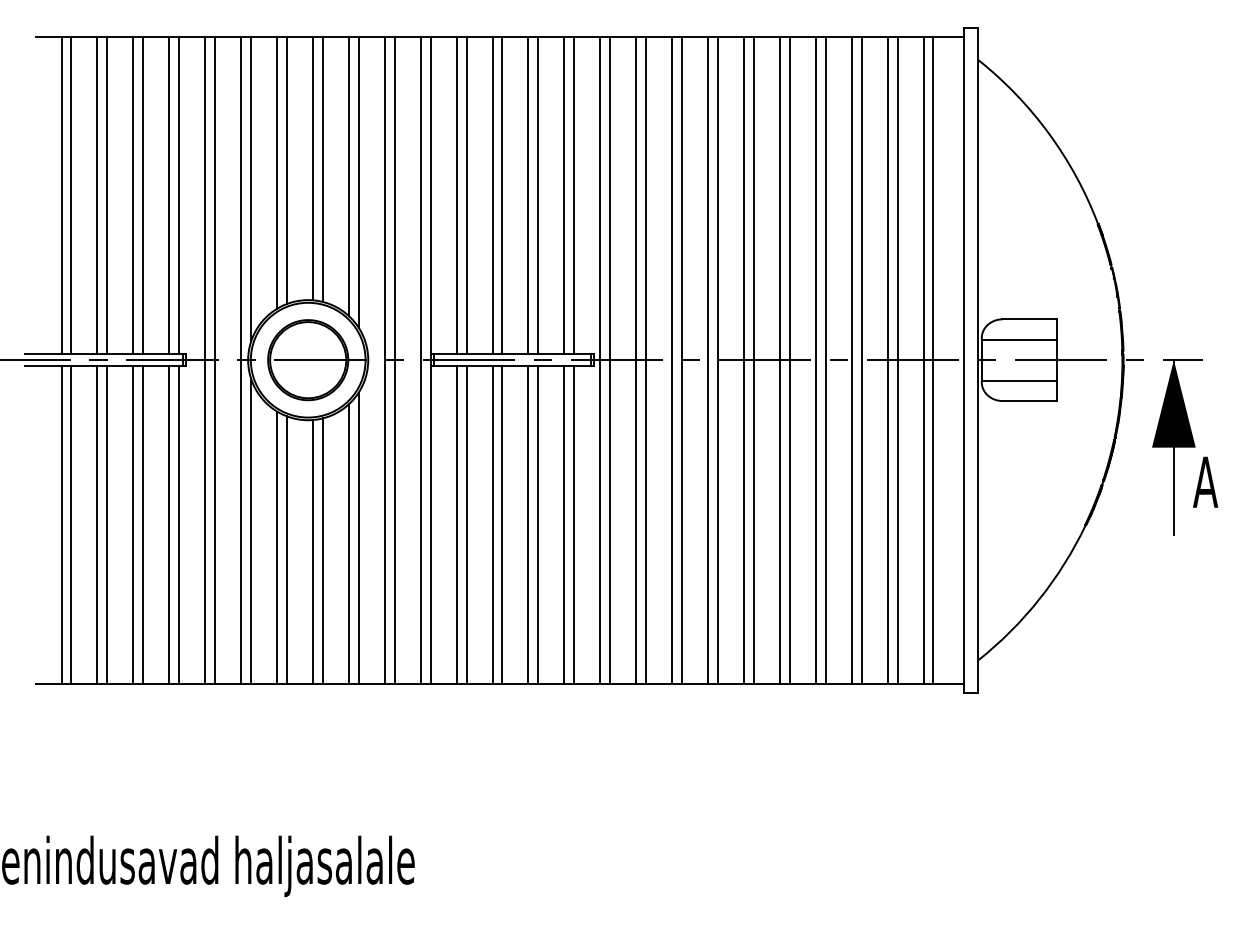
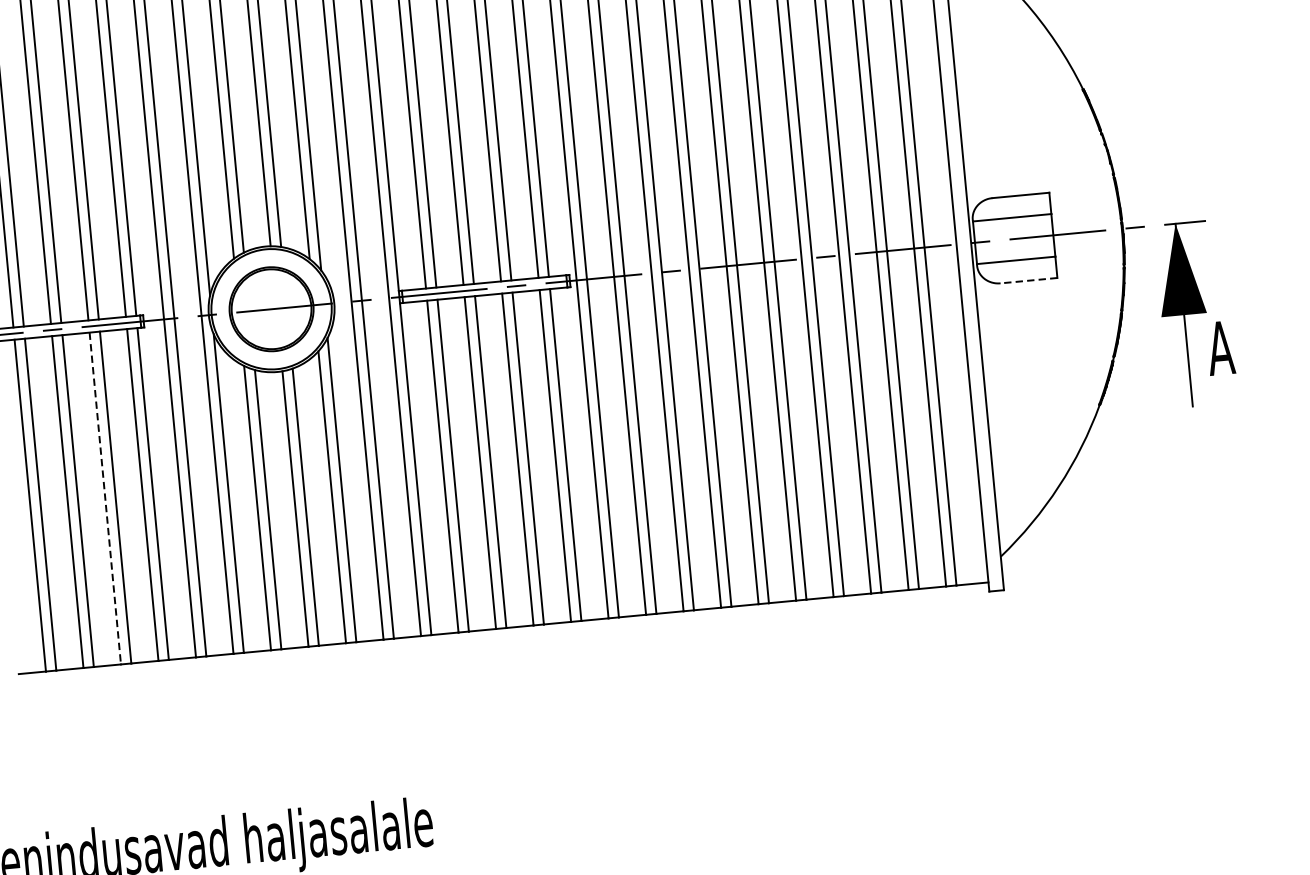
line: (1029, 401) -> (1028, 281), solid -> dashed
line: (133, 524) -> (105, 498), solid -> dashed

